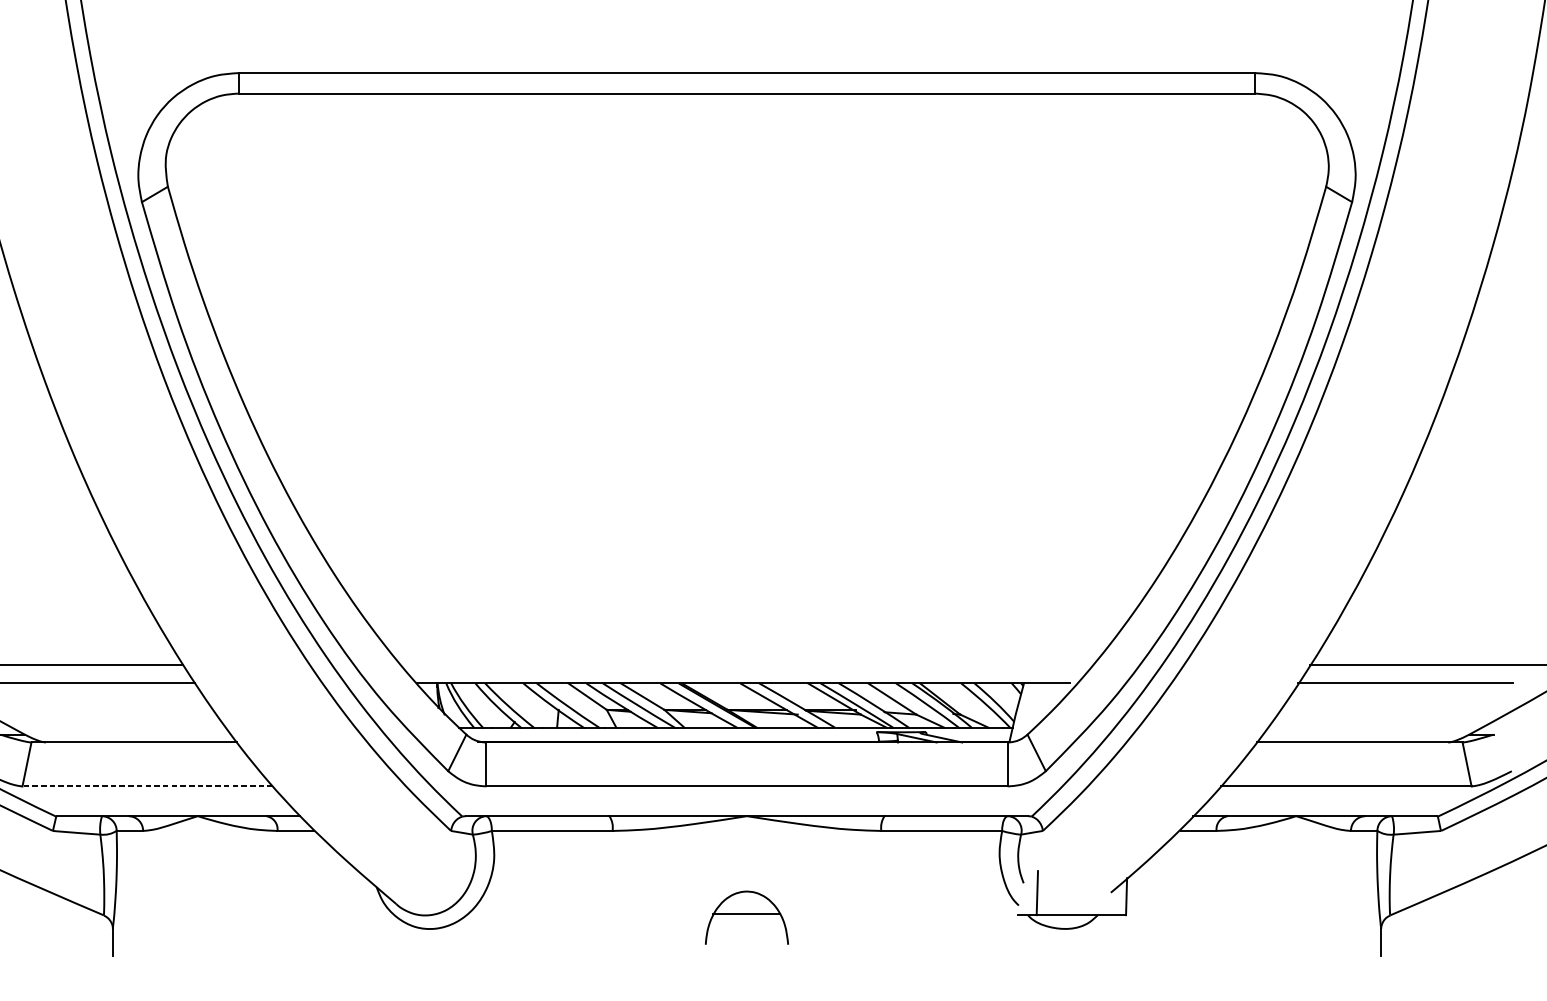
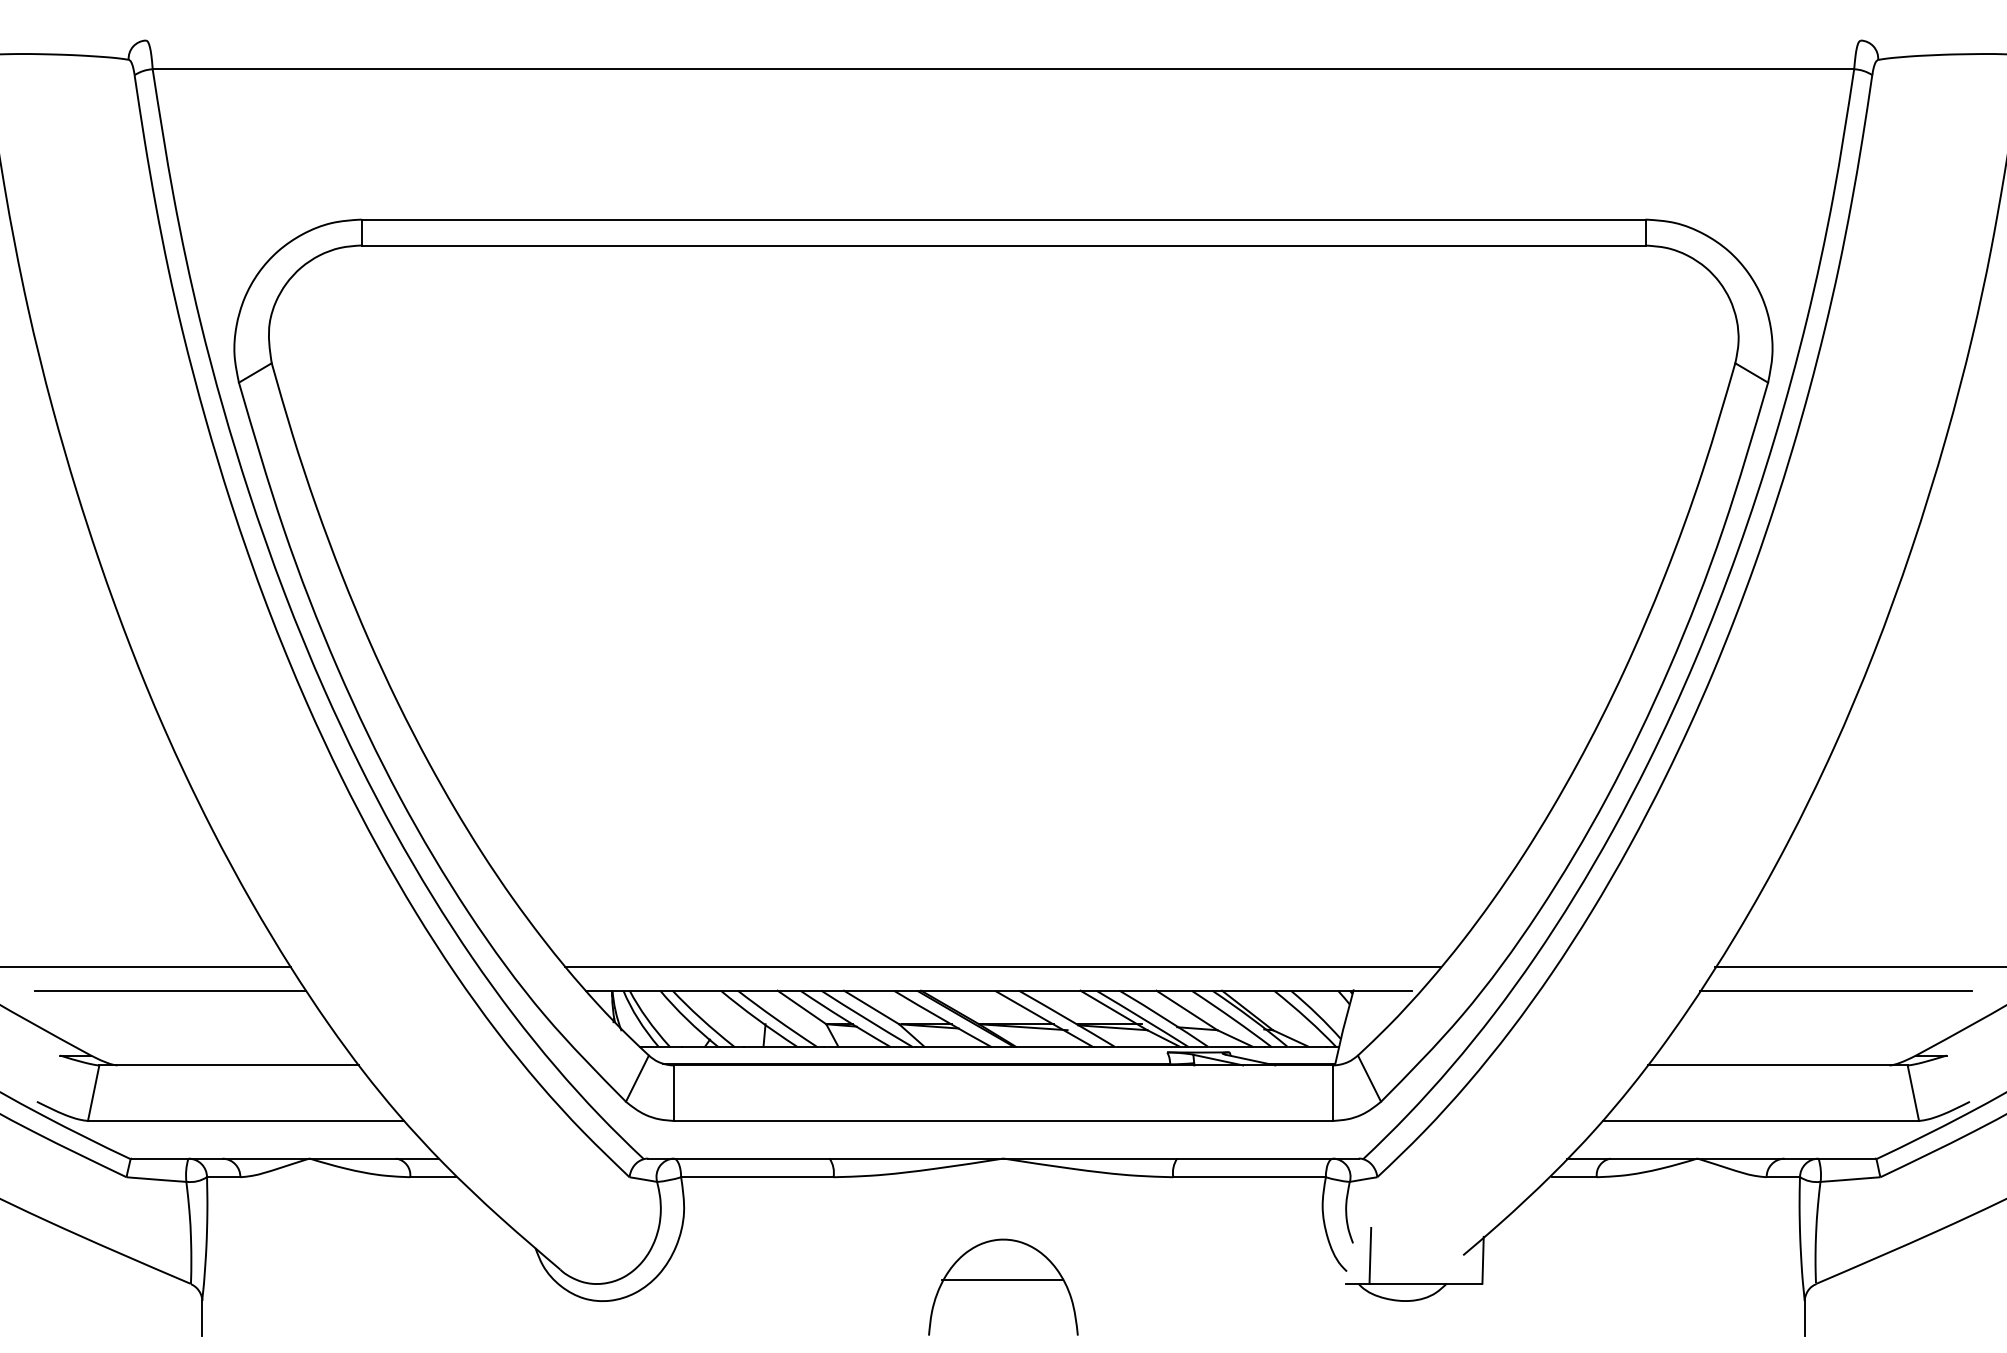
line: (747, 664) -> (1003, 967), added
line: (147, 786) -> (245, 1120), dashed -> solid
part: (747, 917) -> (1003, 1286), size x1.43

